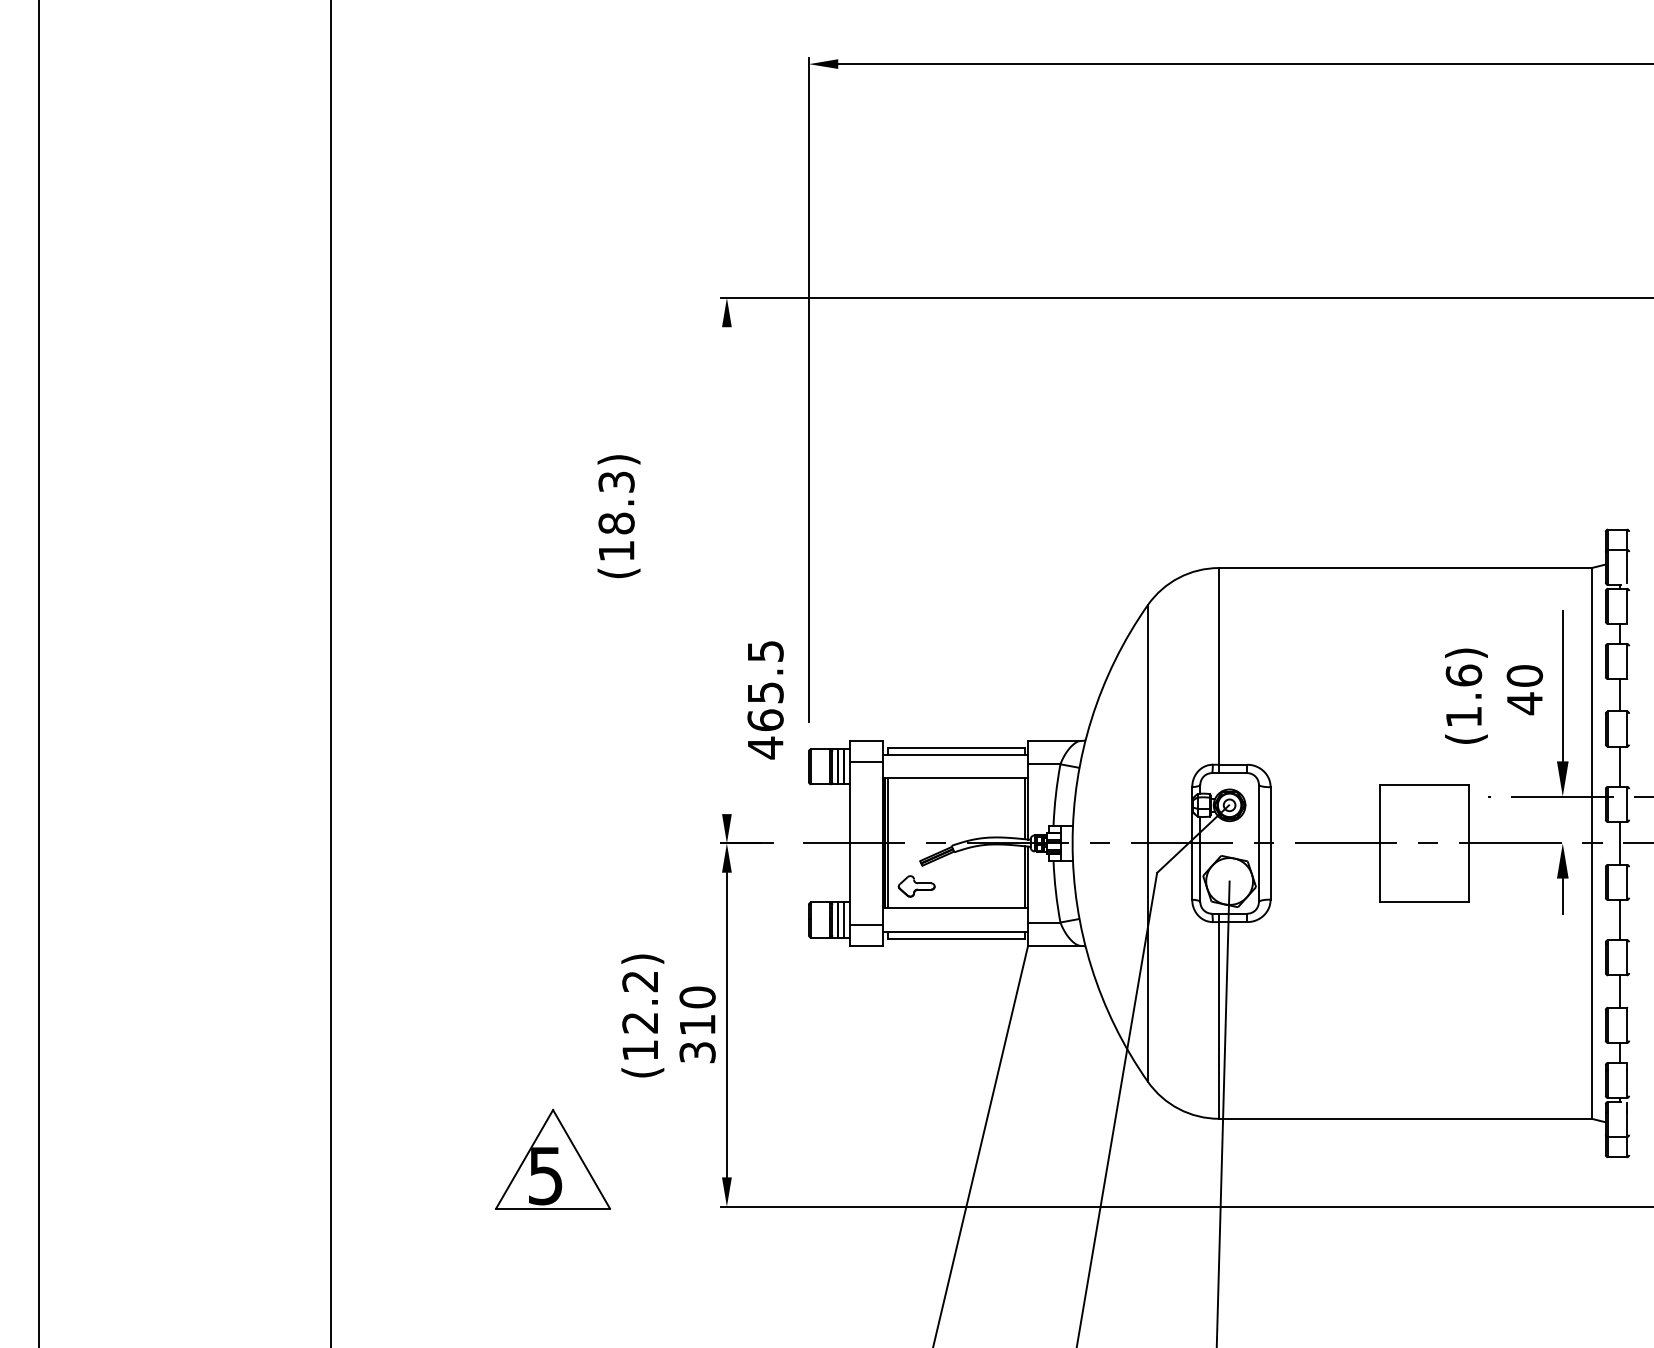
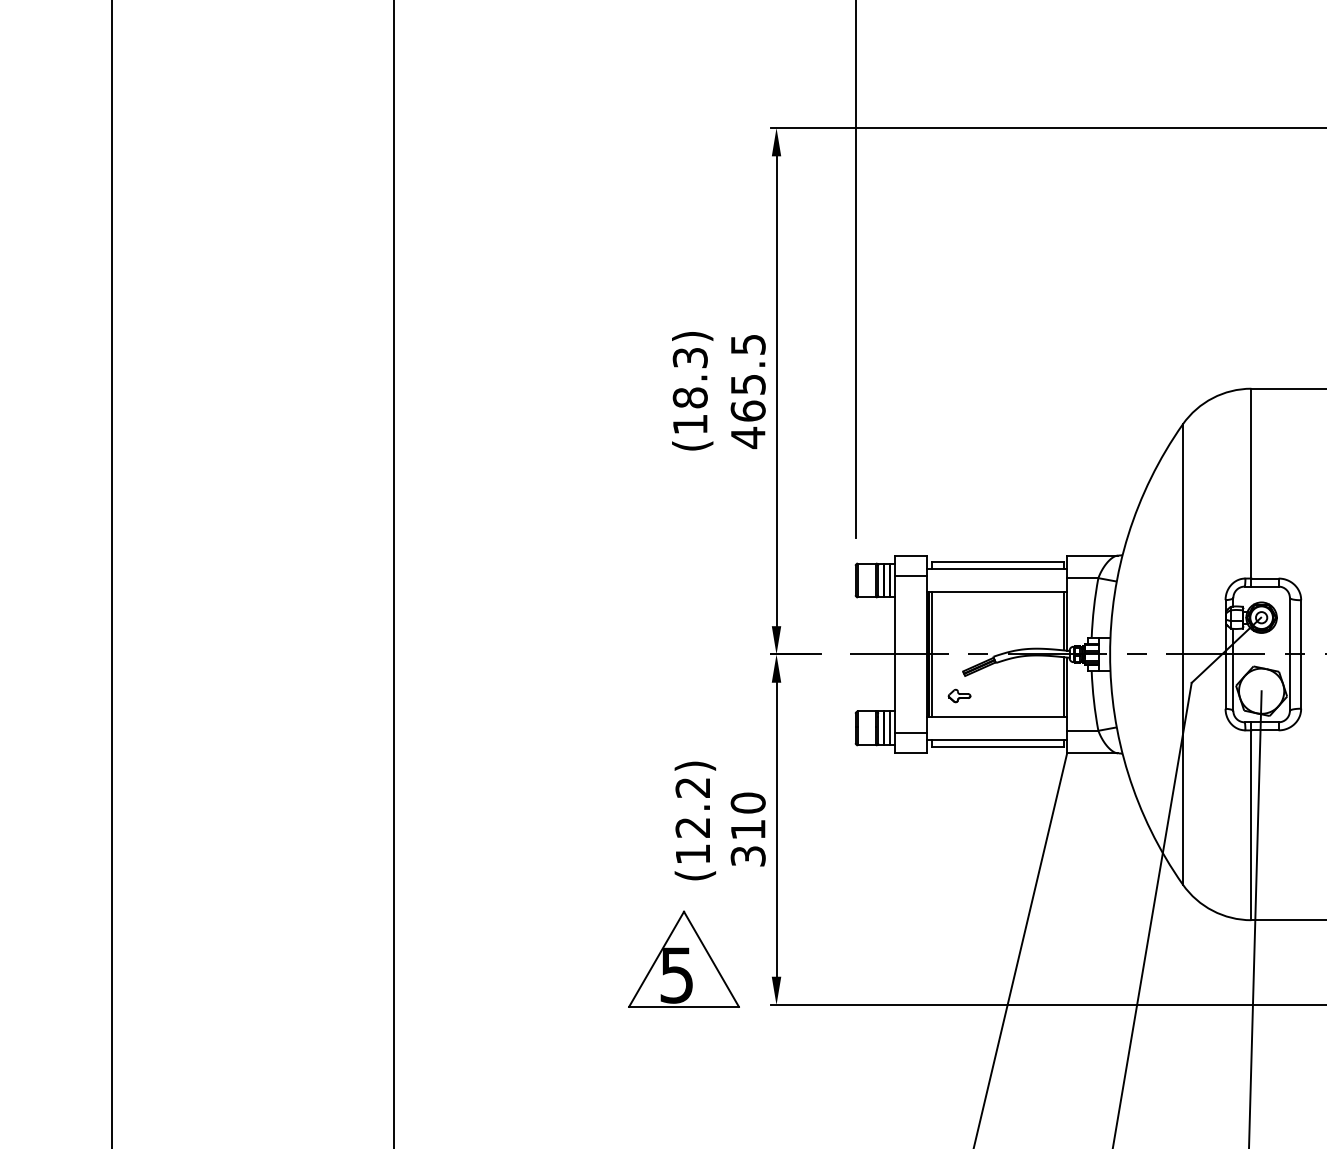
text: (618, 516) -> (692, 391), moved
line: (726, 570) -> (776, 391), added
text: (765, 700) -> (748, 392), moved
part: (916, 886) -> (959, 696), size x0.62
part: (552, 1159) -> (683, 959), moved

